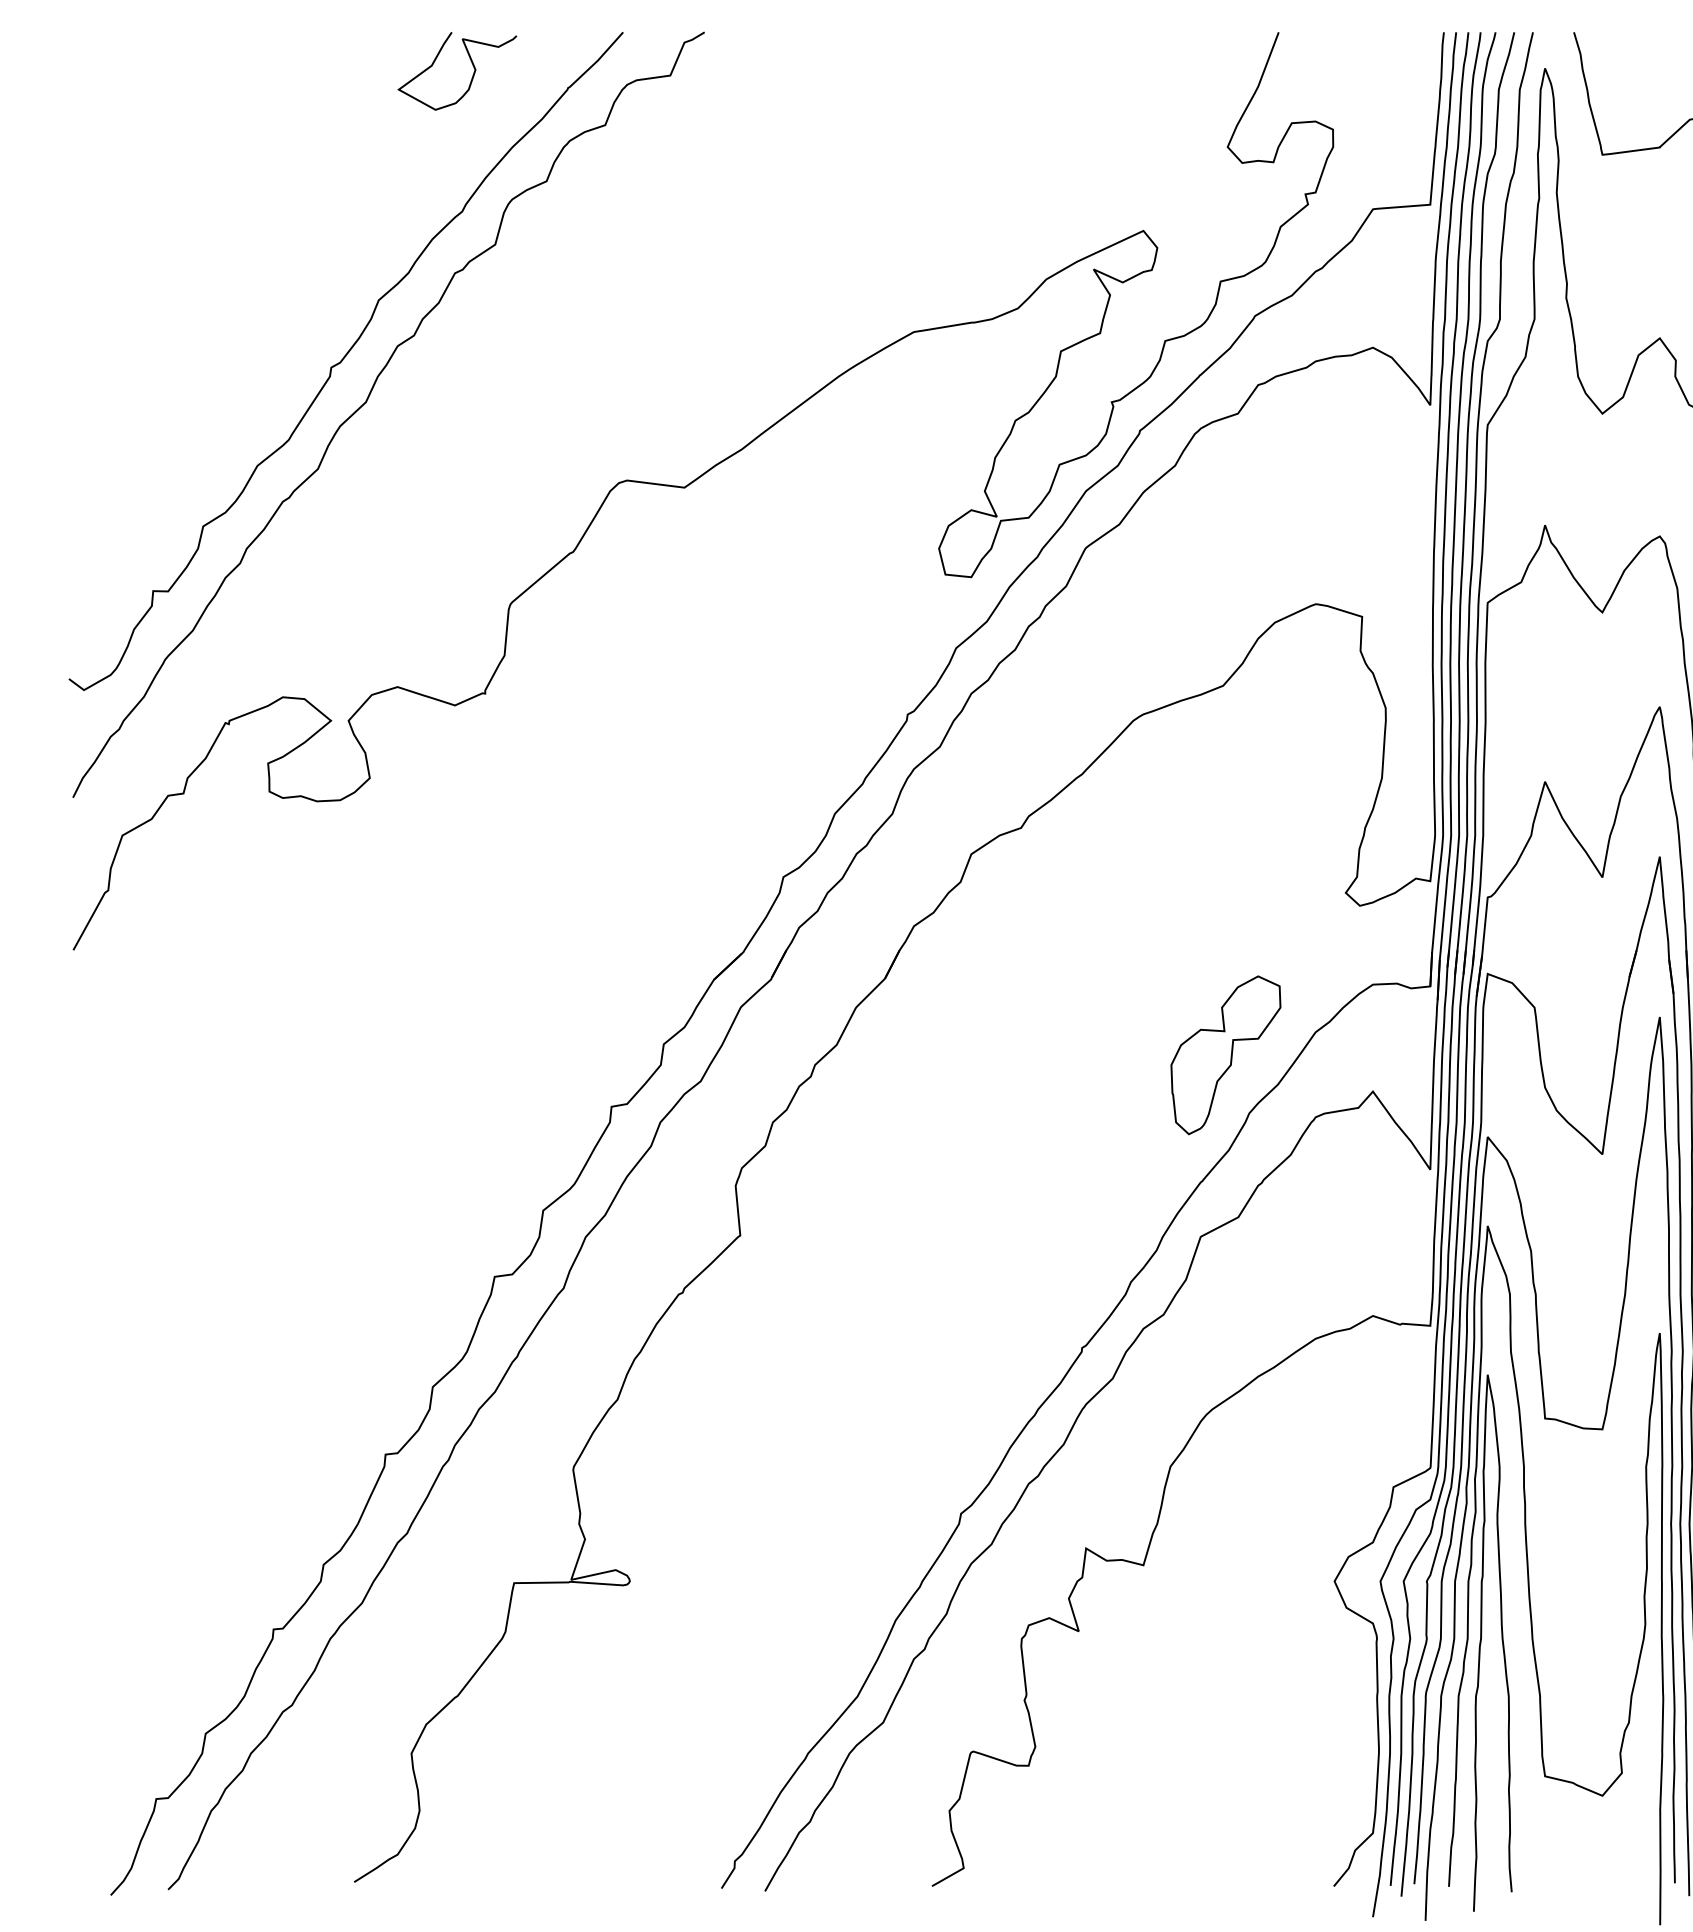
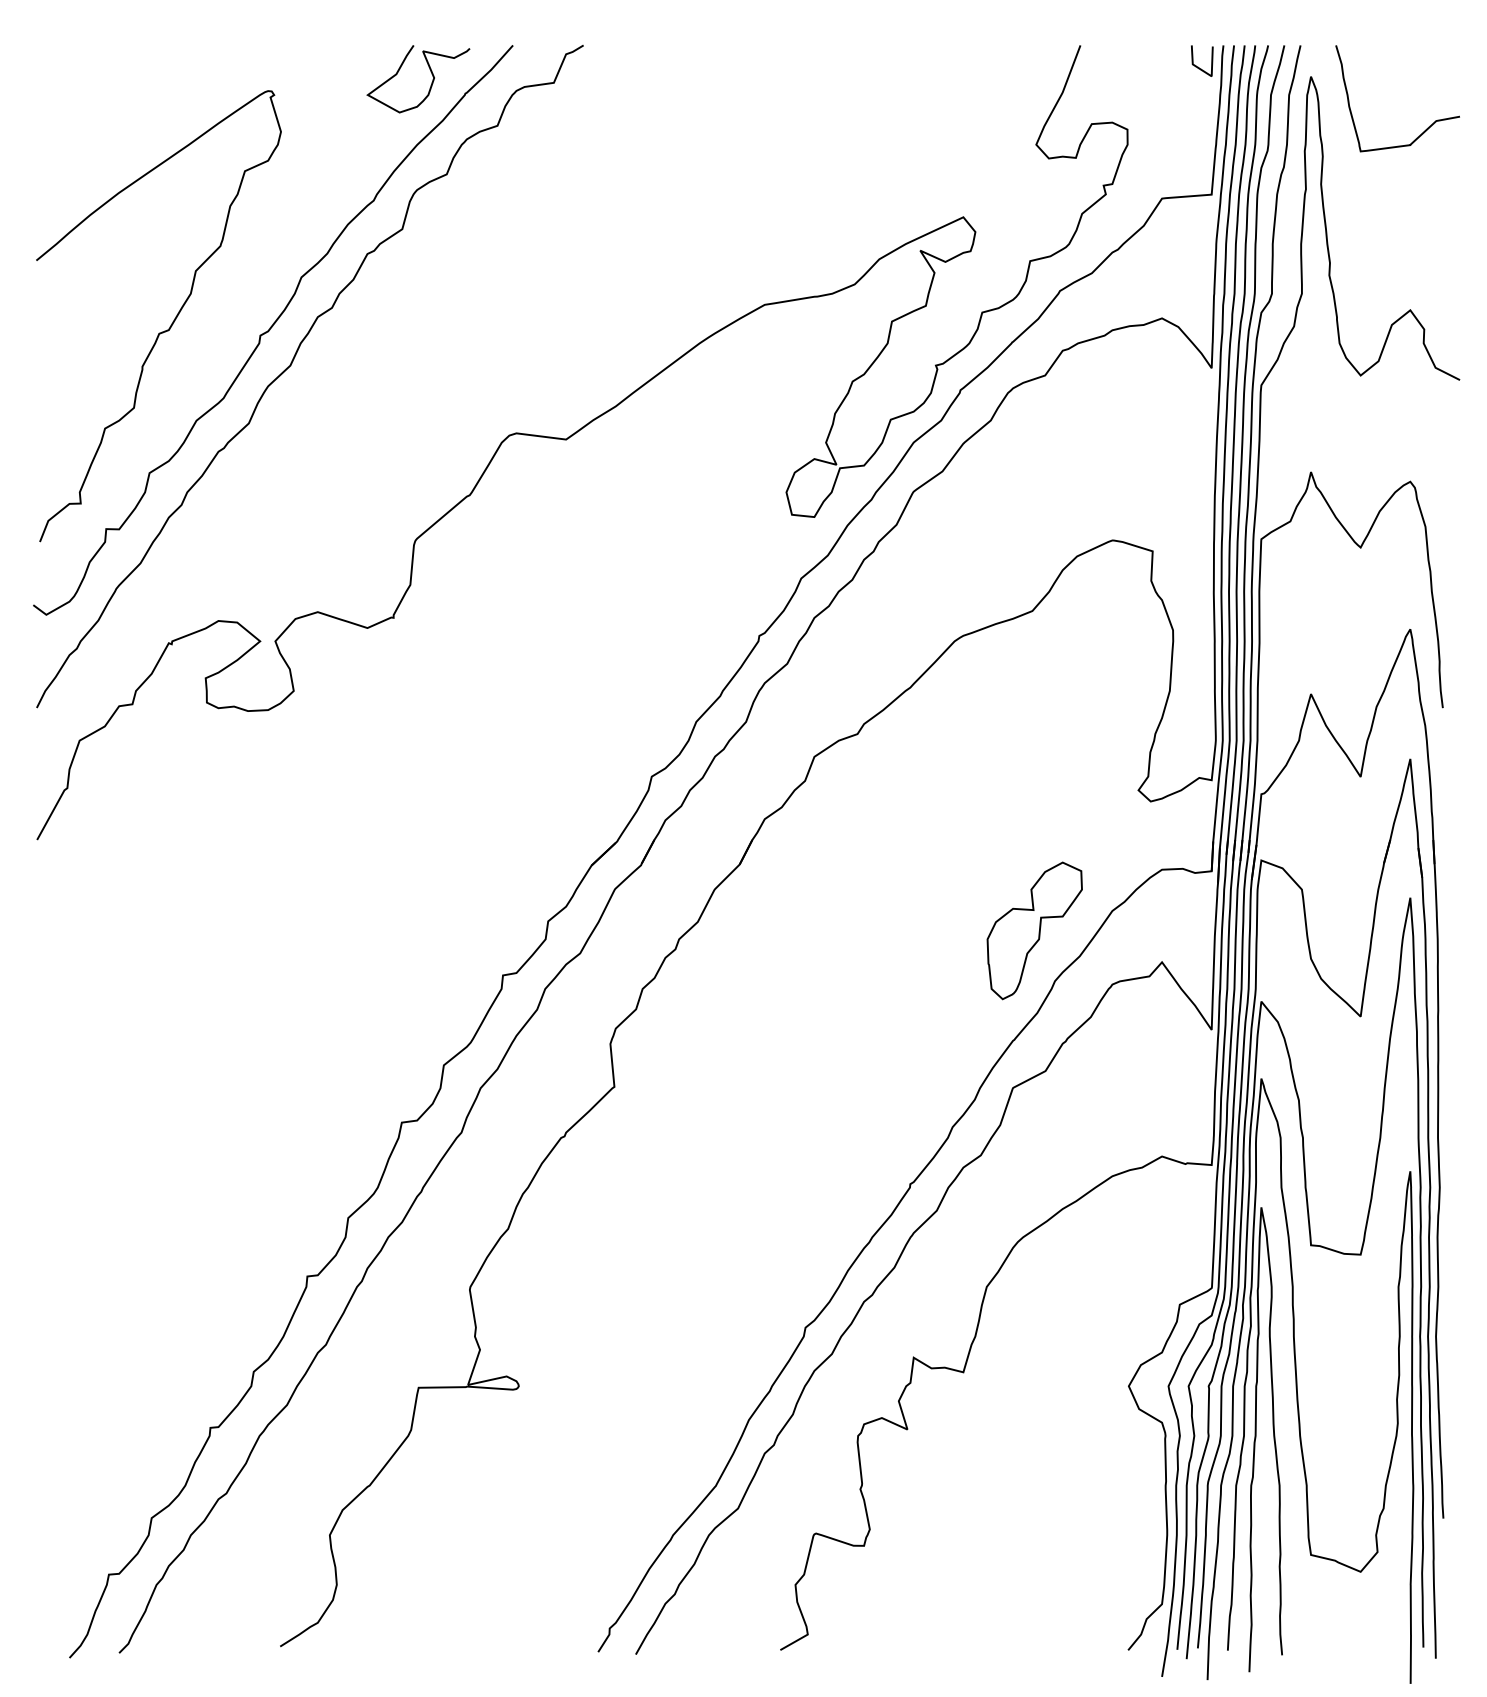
line: (1415, 56) -> (1198, 66), added
curve: (472, 75) -> (431, 82), moved
curve: (228, 353) -> (171, 323), added

